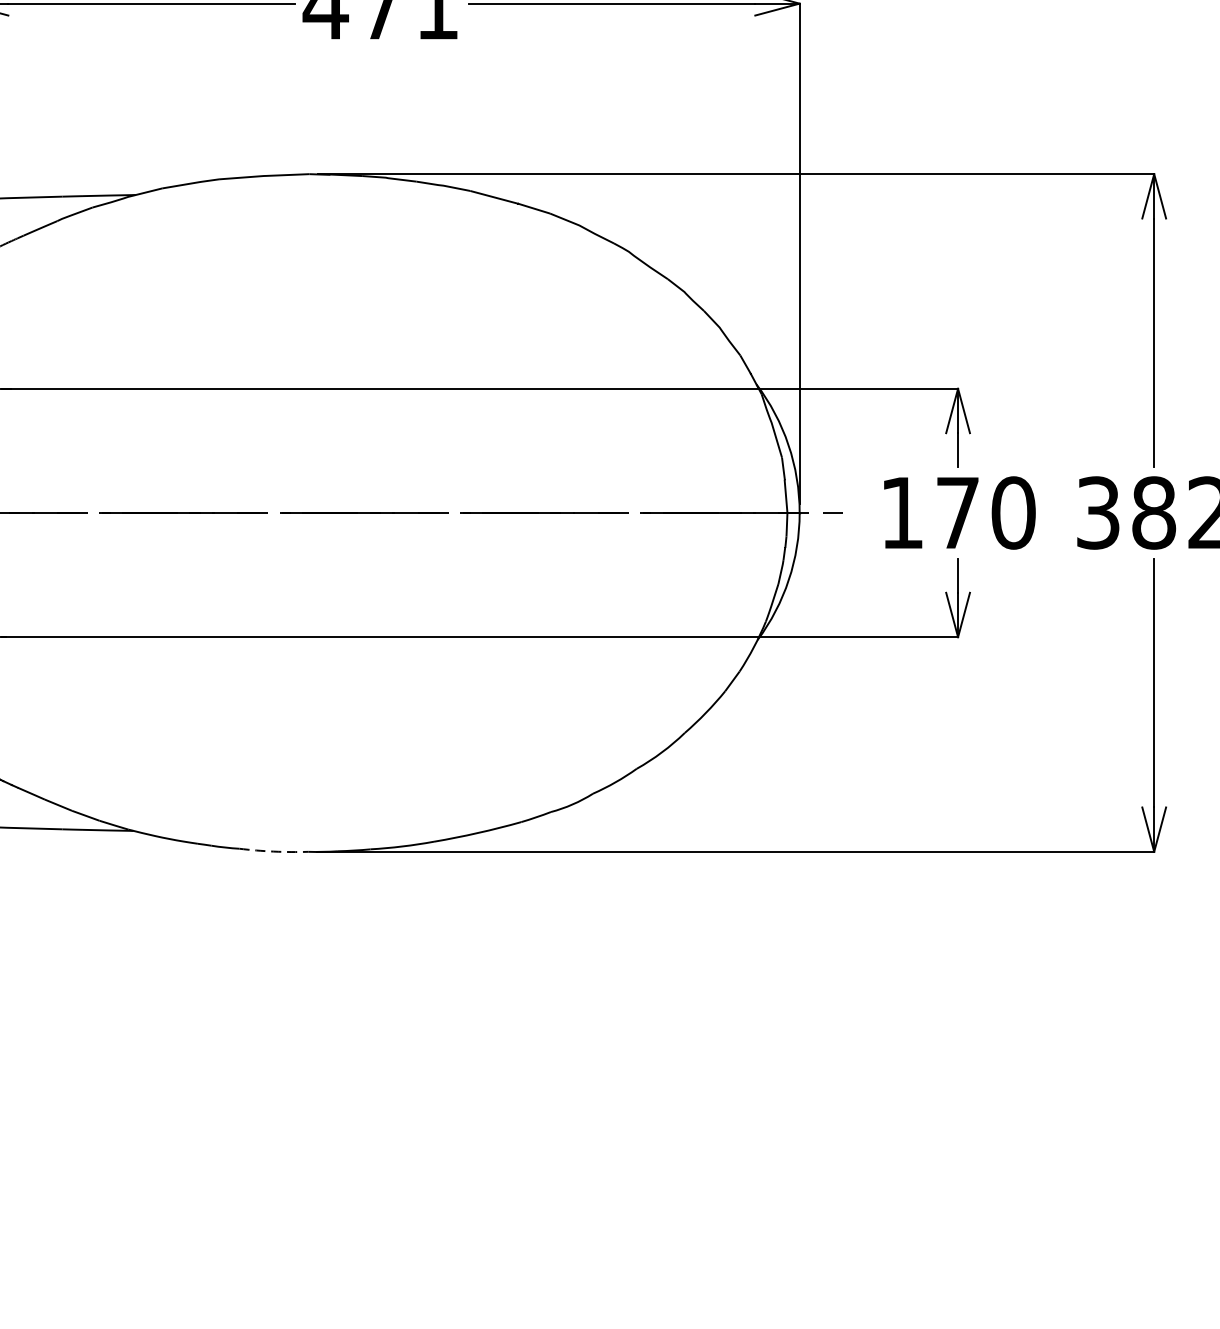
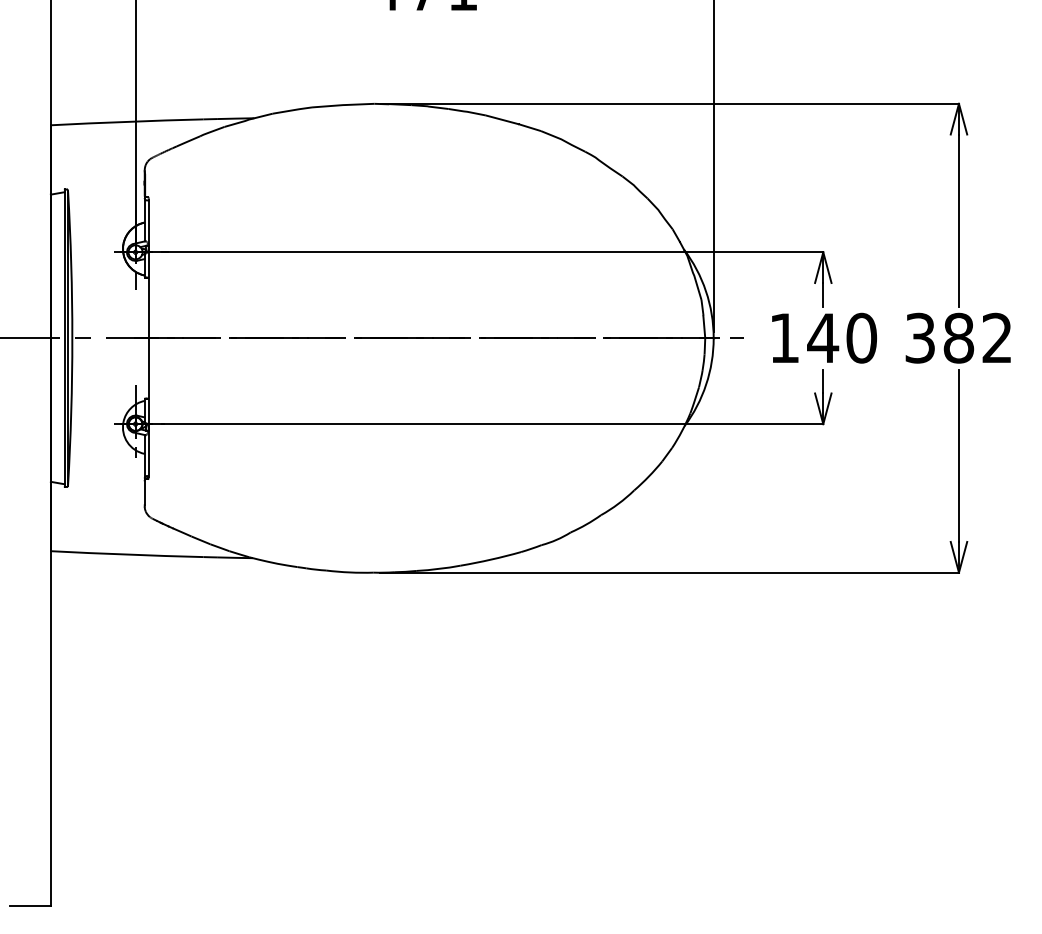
text: (958, 511) -> (823, 337), 170 -> 140
arc: (273, 851) -> (349, 572), dashed -> solid

